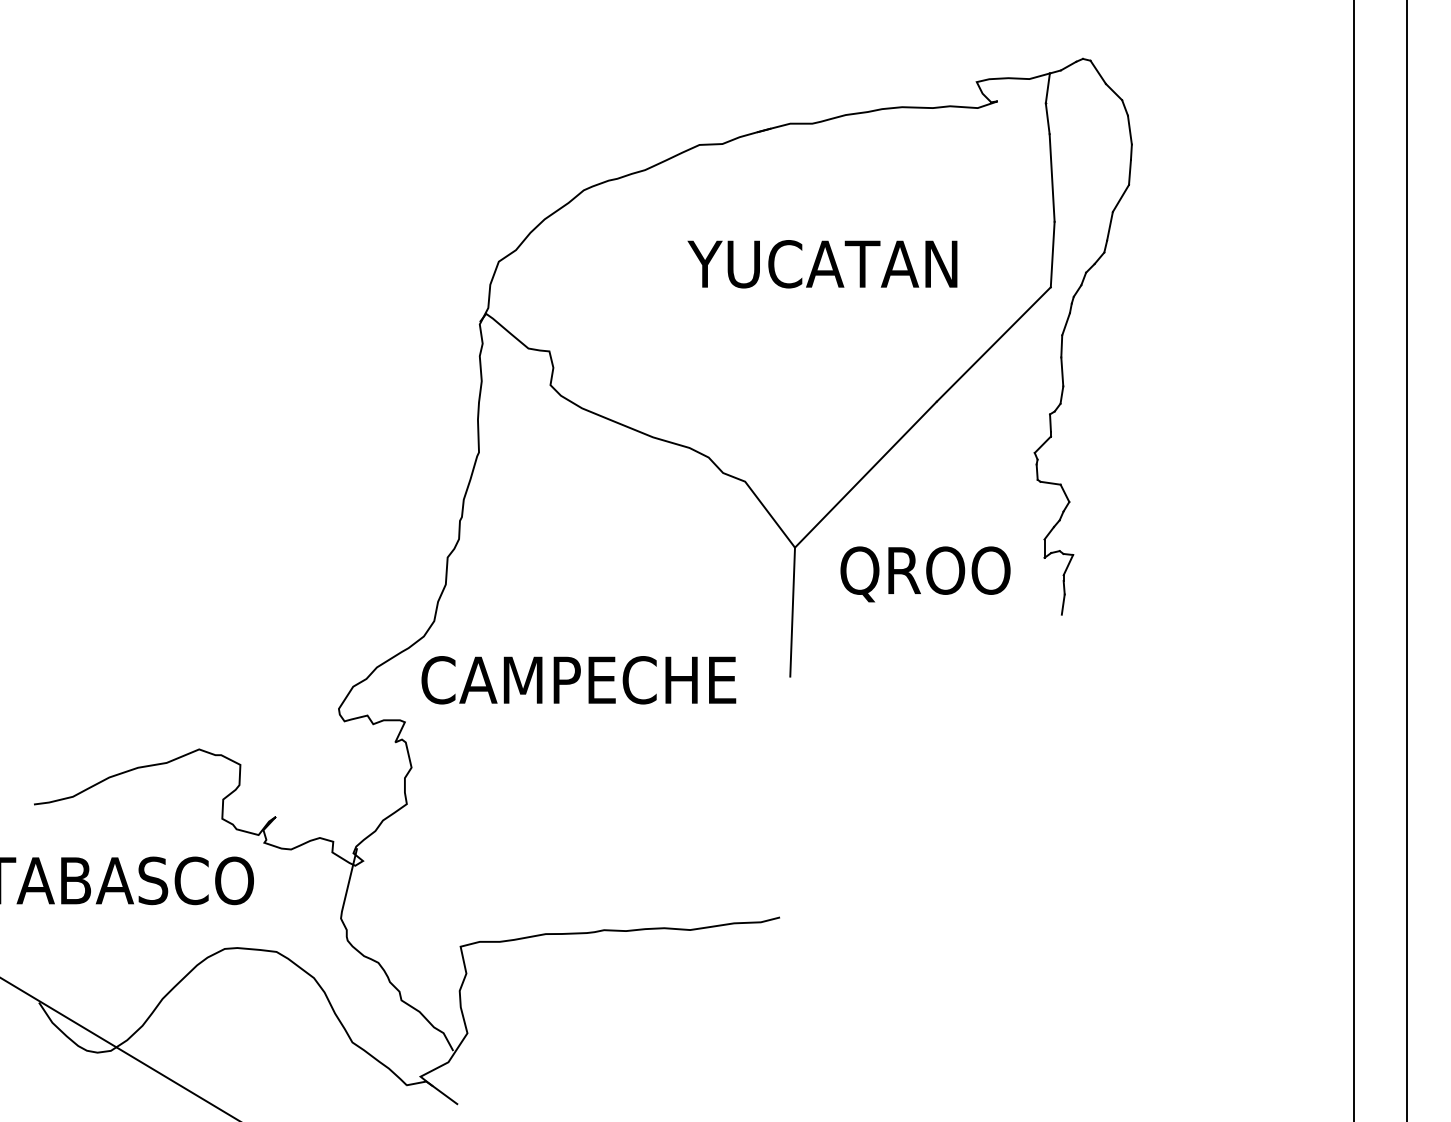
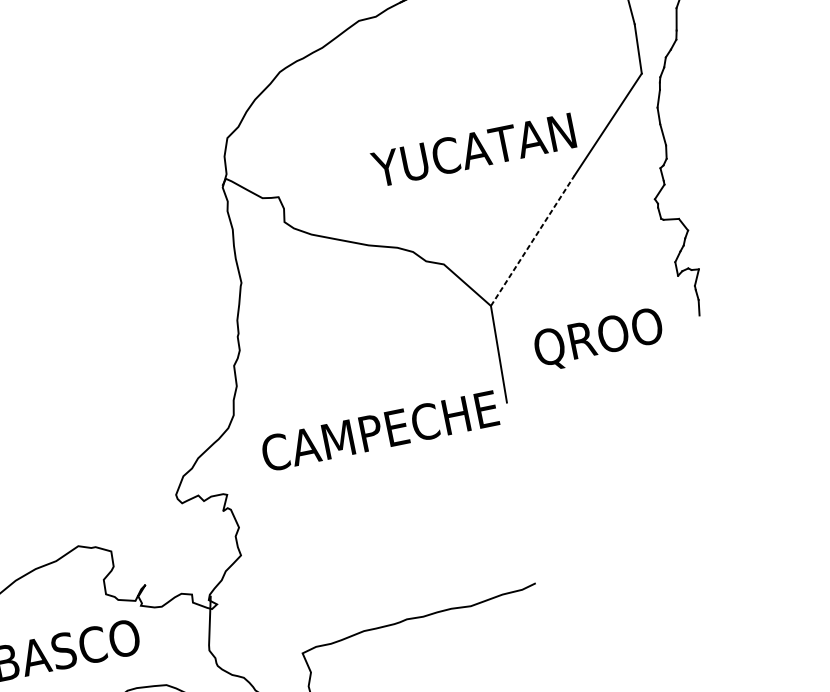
text: (822, 264) -> (473, 150), moved
line: (865, 474) -> (532, 240), solid -> dashed
text: (925, 574) -> (598, 339), moved
text: (578, 680) -> (379, 431), moved

